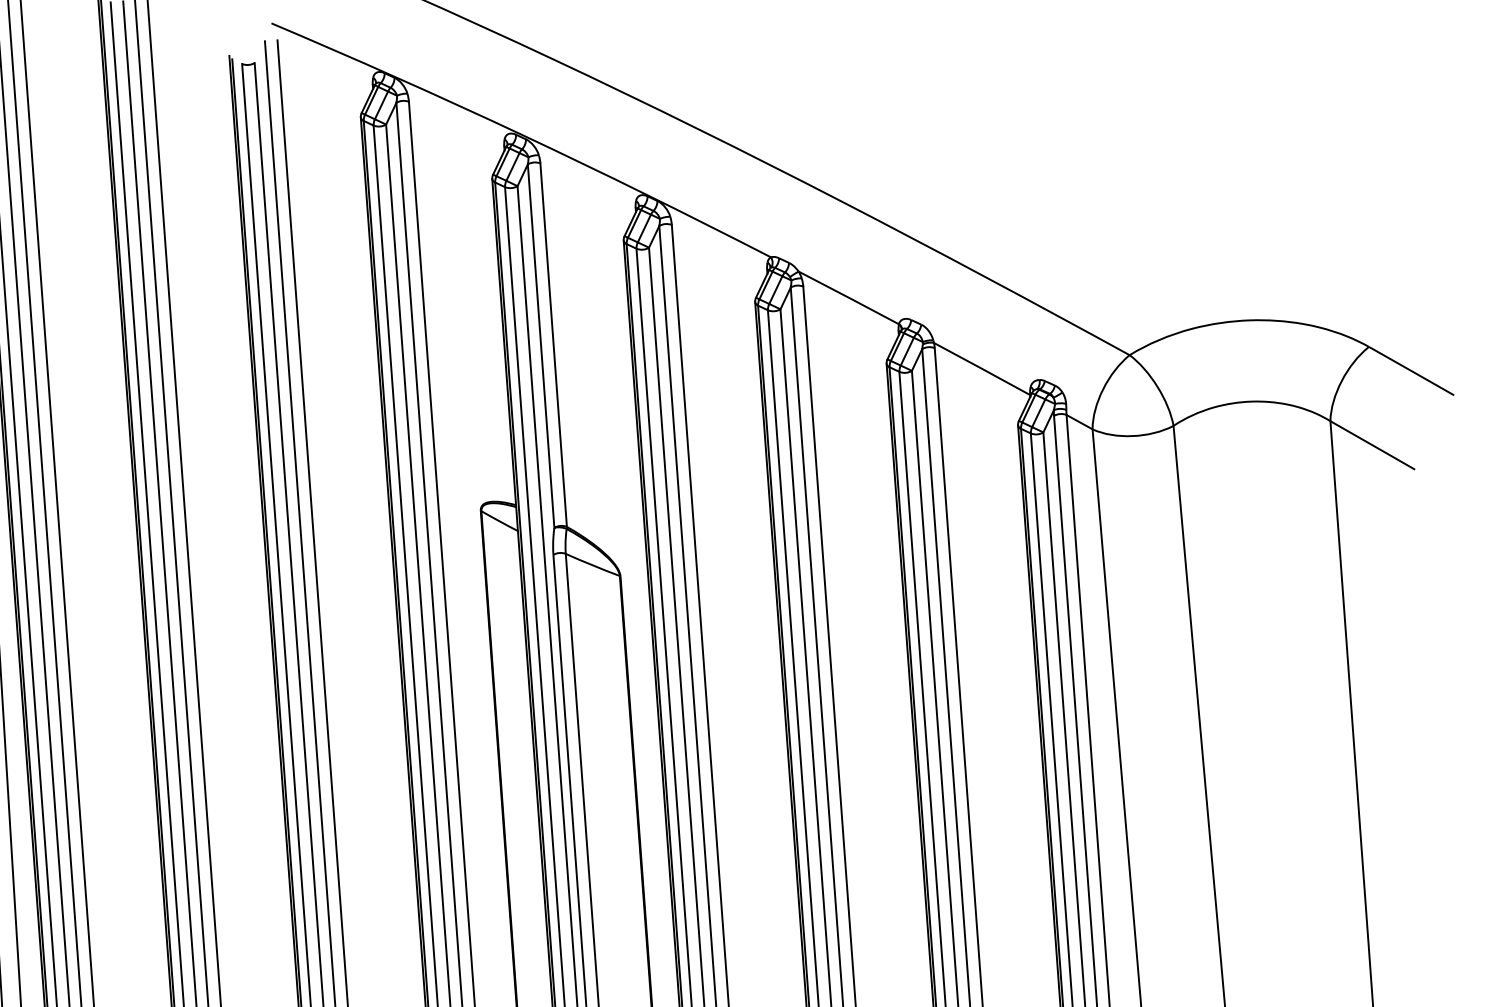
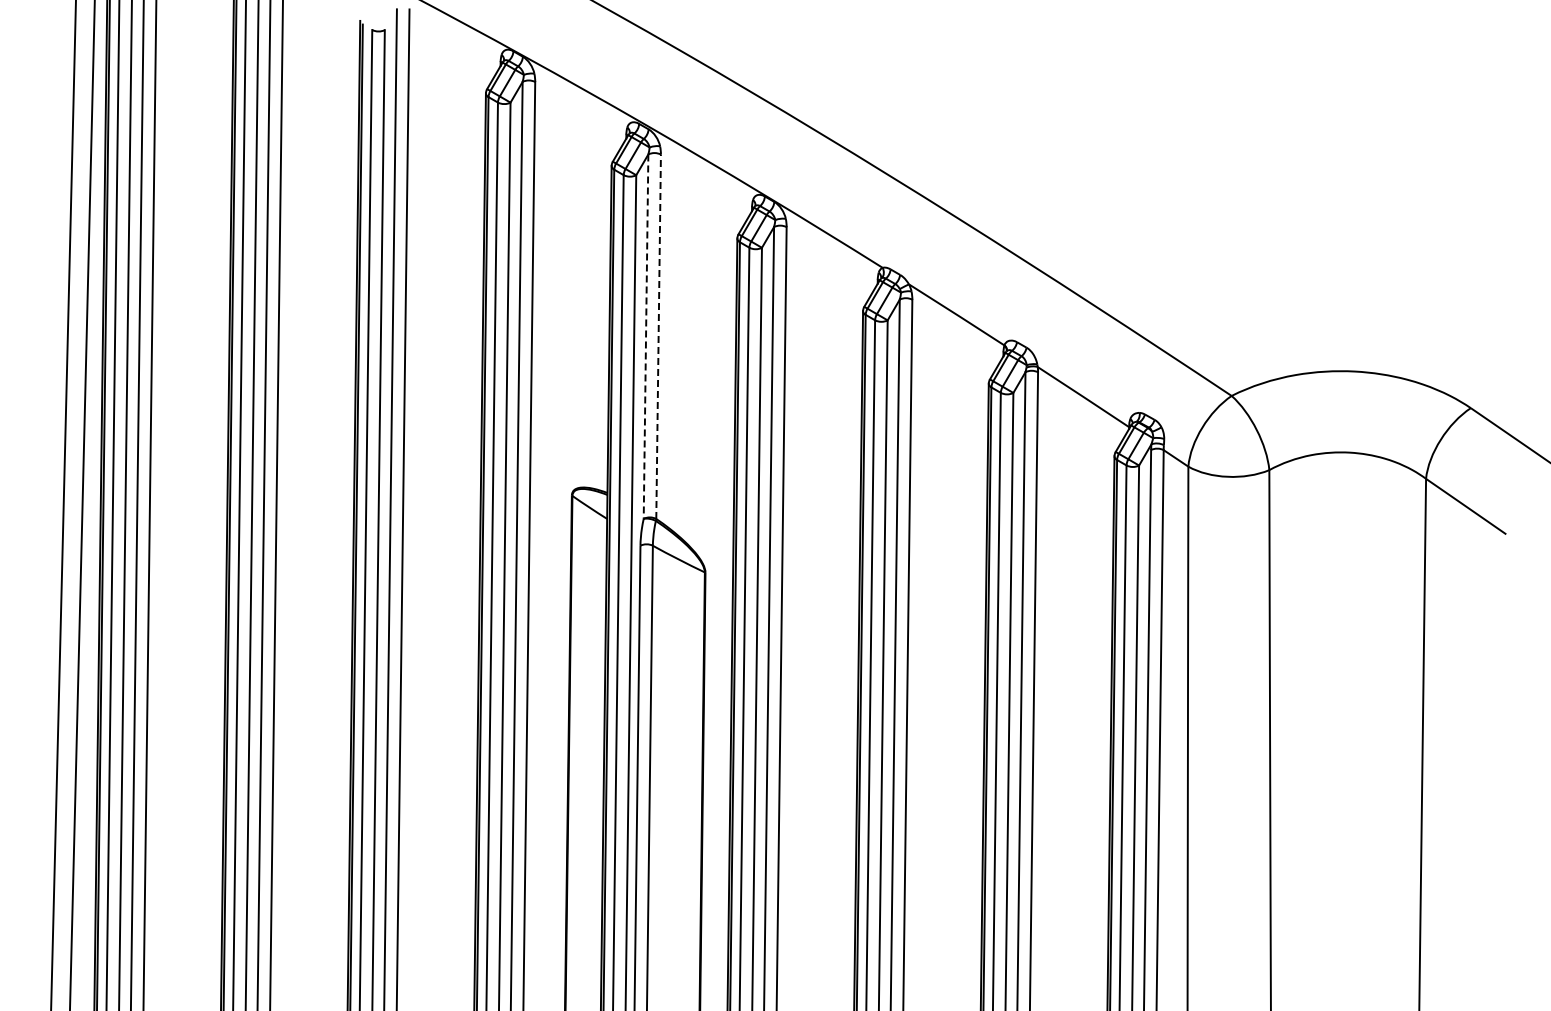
line: (553, 344) -> (658, 336), solid -> dashed
line: (541, 346) -> (646, 337), solid -> dashed

